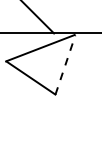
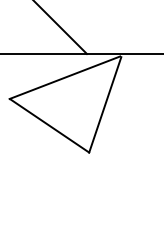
line: (65, 64) -> (105, 104), dashed -> solid

